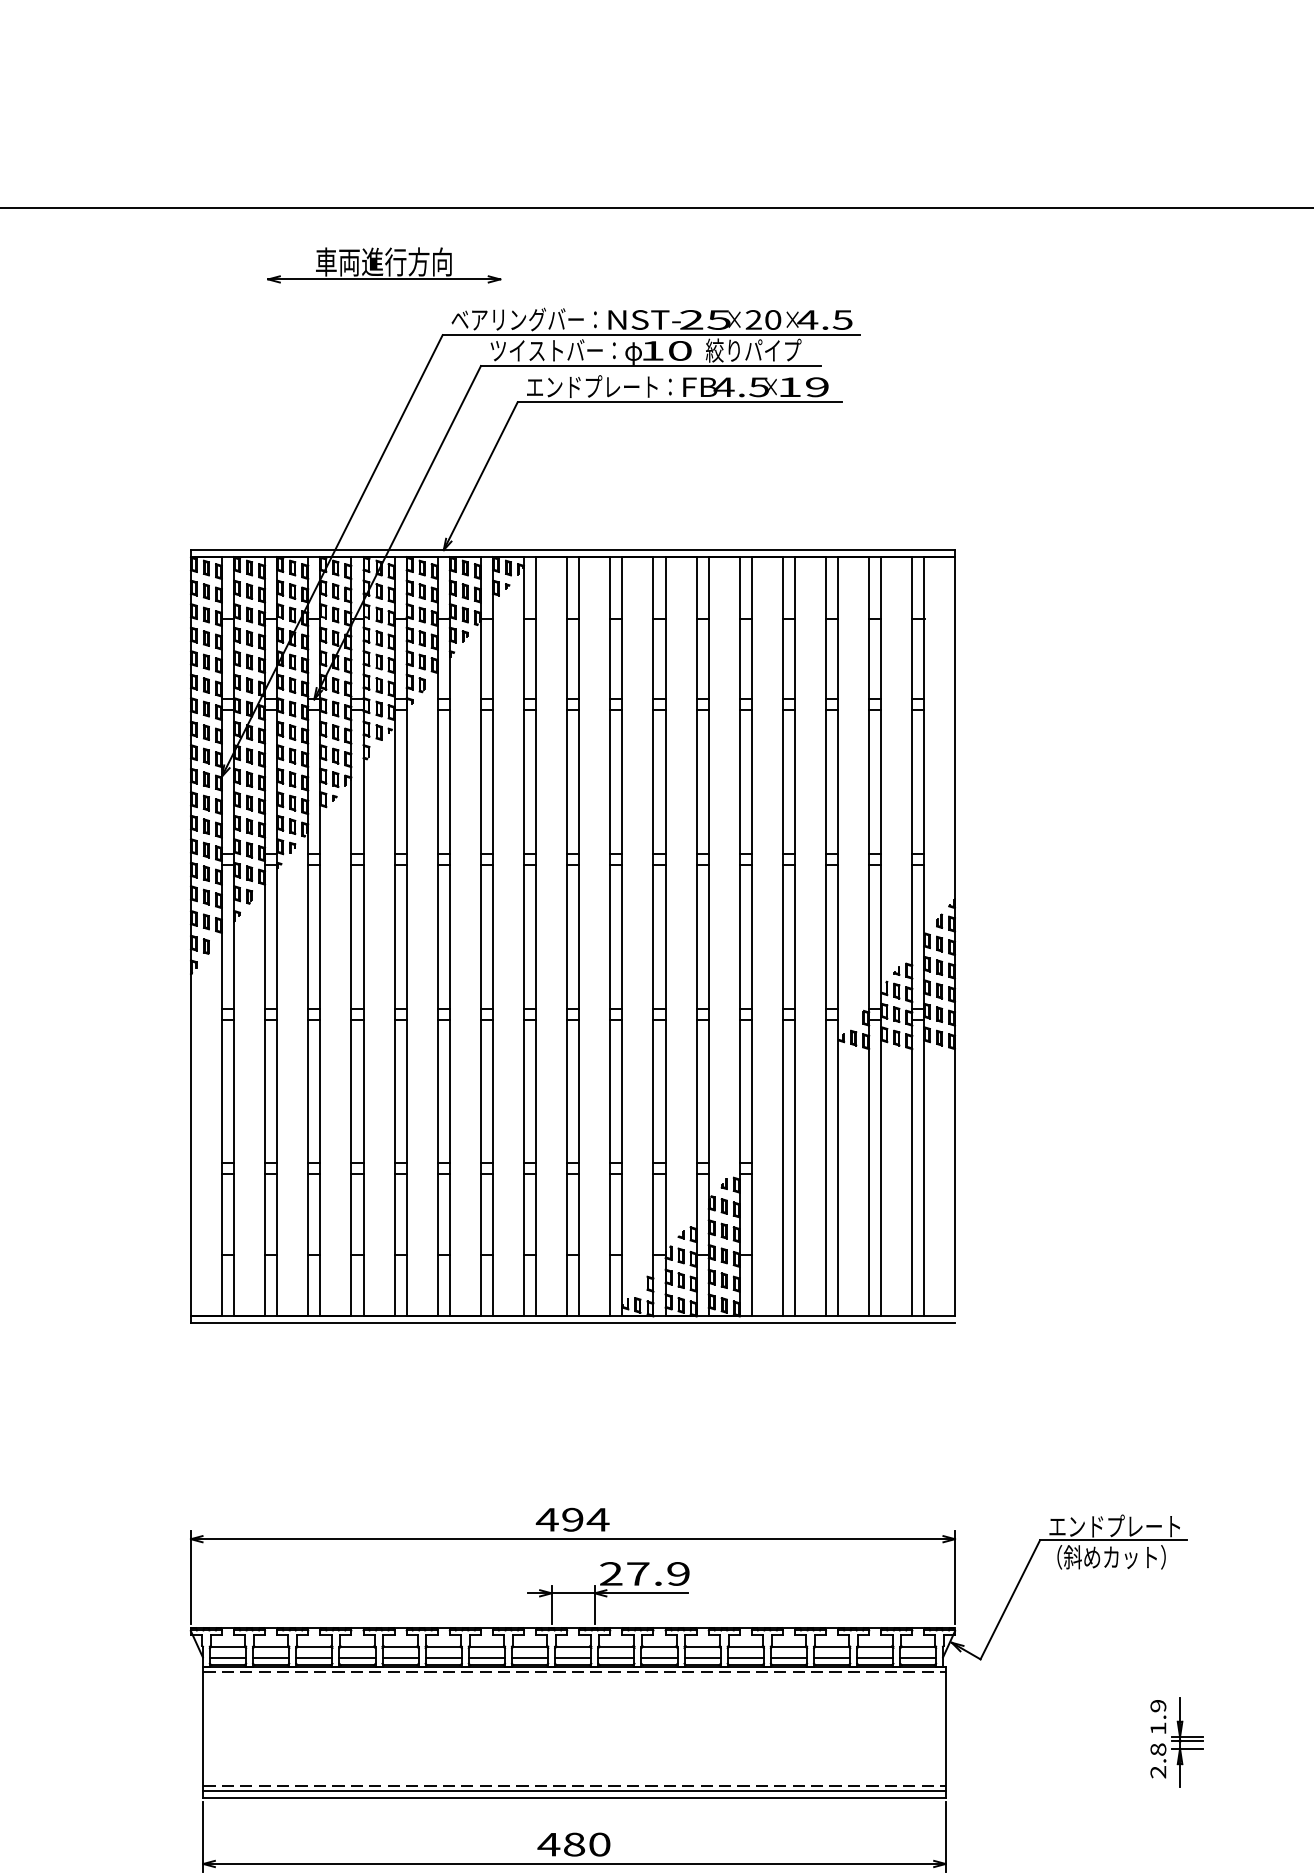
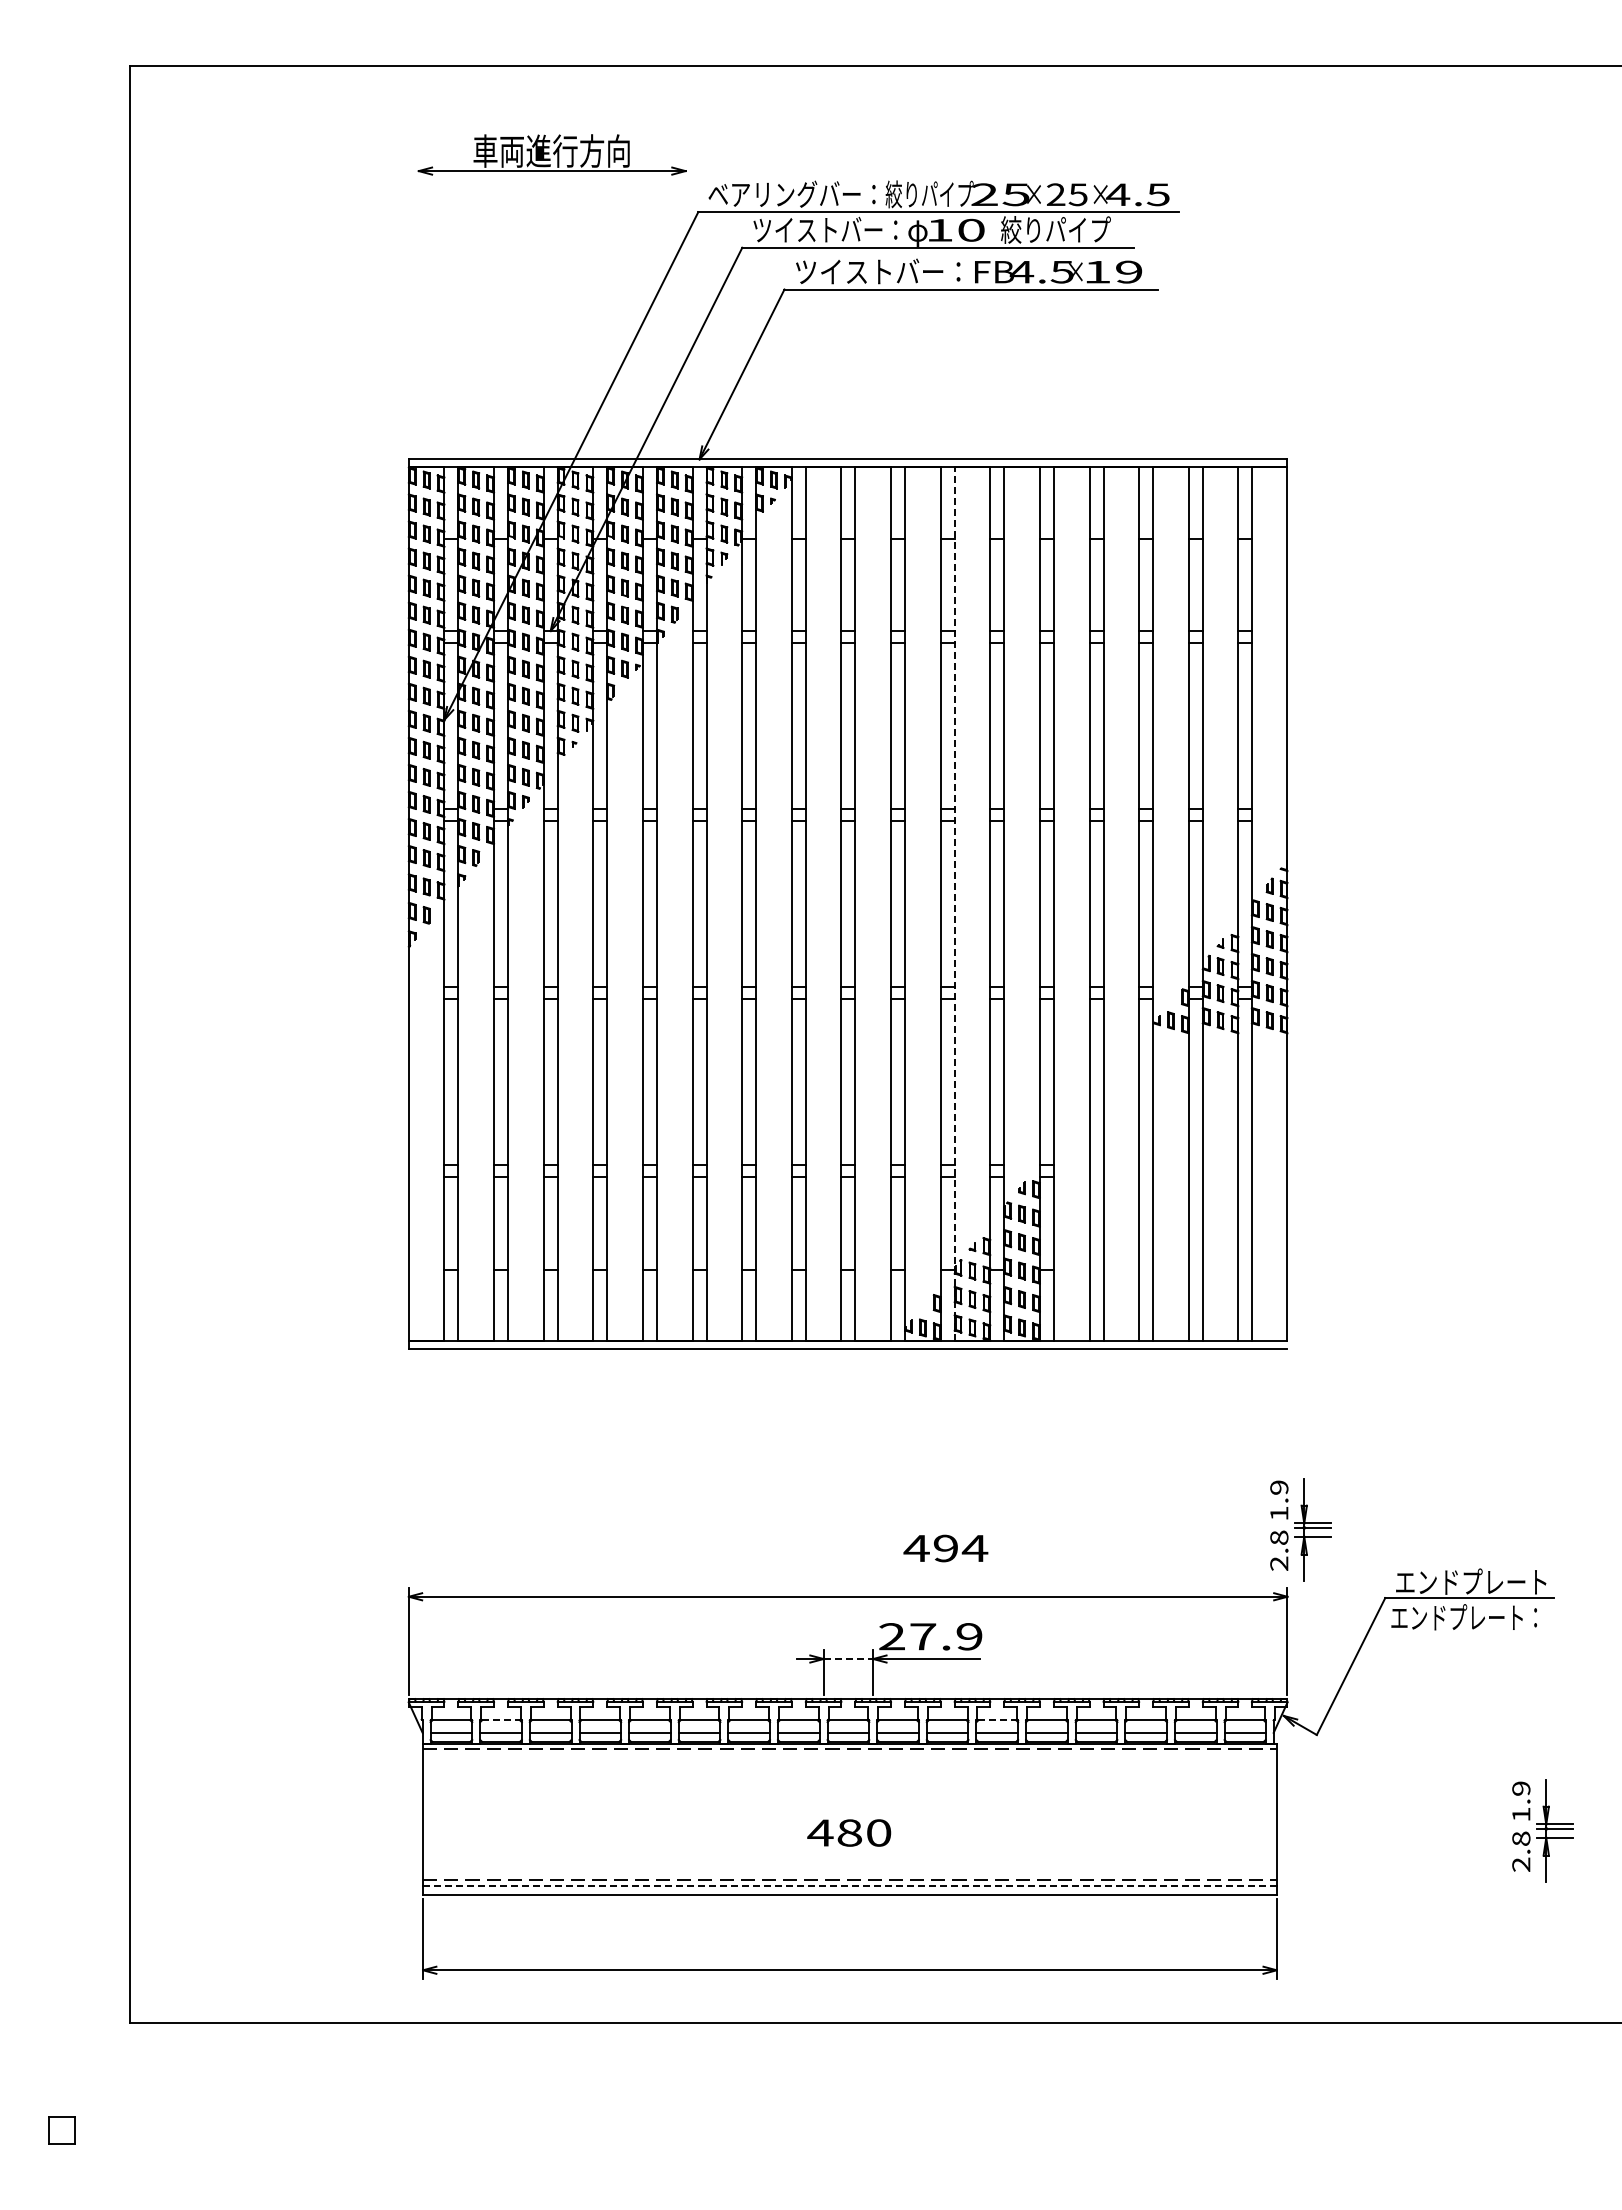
part: (383, 264) -> (551, 154), moved
text: (643, 319) -> (929, 194), NST- -> 絞りパイプ
text: (772, 319) -> (1077, 194), 20 -> 25
text: (599, 386) -> (878, 271), エンドプレート： -> ツイストバー：
line: (665, 937) -> (954, 904), solid -> dashed
part: (966, 1480) -> (1300, 1529), added
text: (572, 1519) -> (945, 1548), moved
text: (1108, 1557) -> (1464, 1617), （斜めカット） -> エンドプレート：
line: (573, 1593) -> (848, 1659), solid -> dashed
line: (271, 1646) -> (501, 1720), solid -> dashed
line: (702, 1646) -> (997, 1720), solid -> dashed
line: (574, 1790) -> (849, 1885), solid -> dashed
text: (574, 1844) -> (849, 1832), moved

